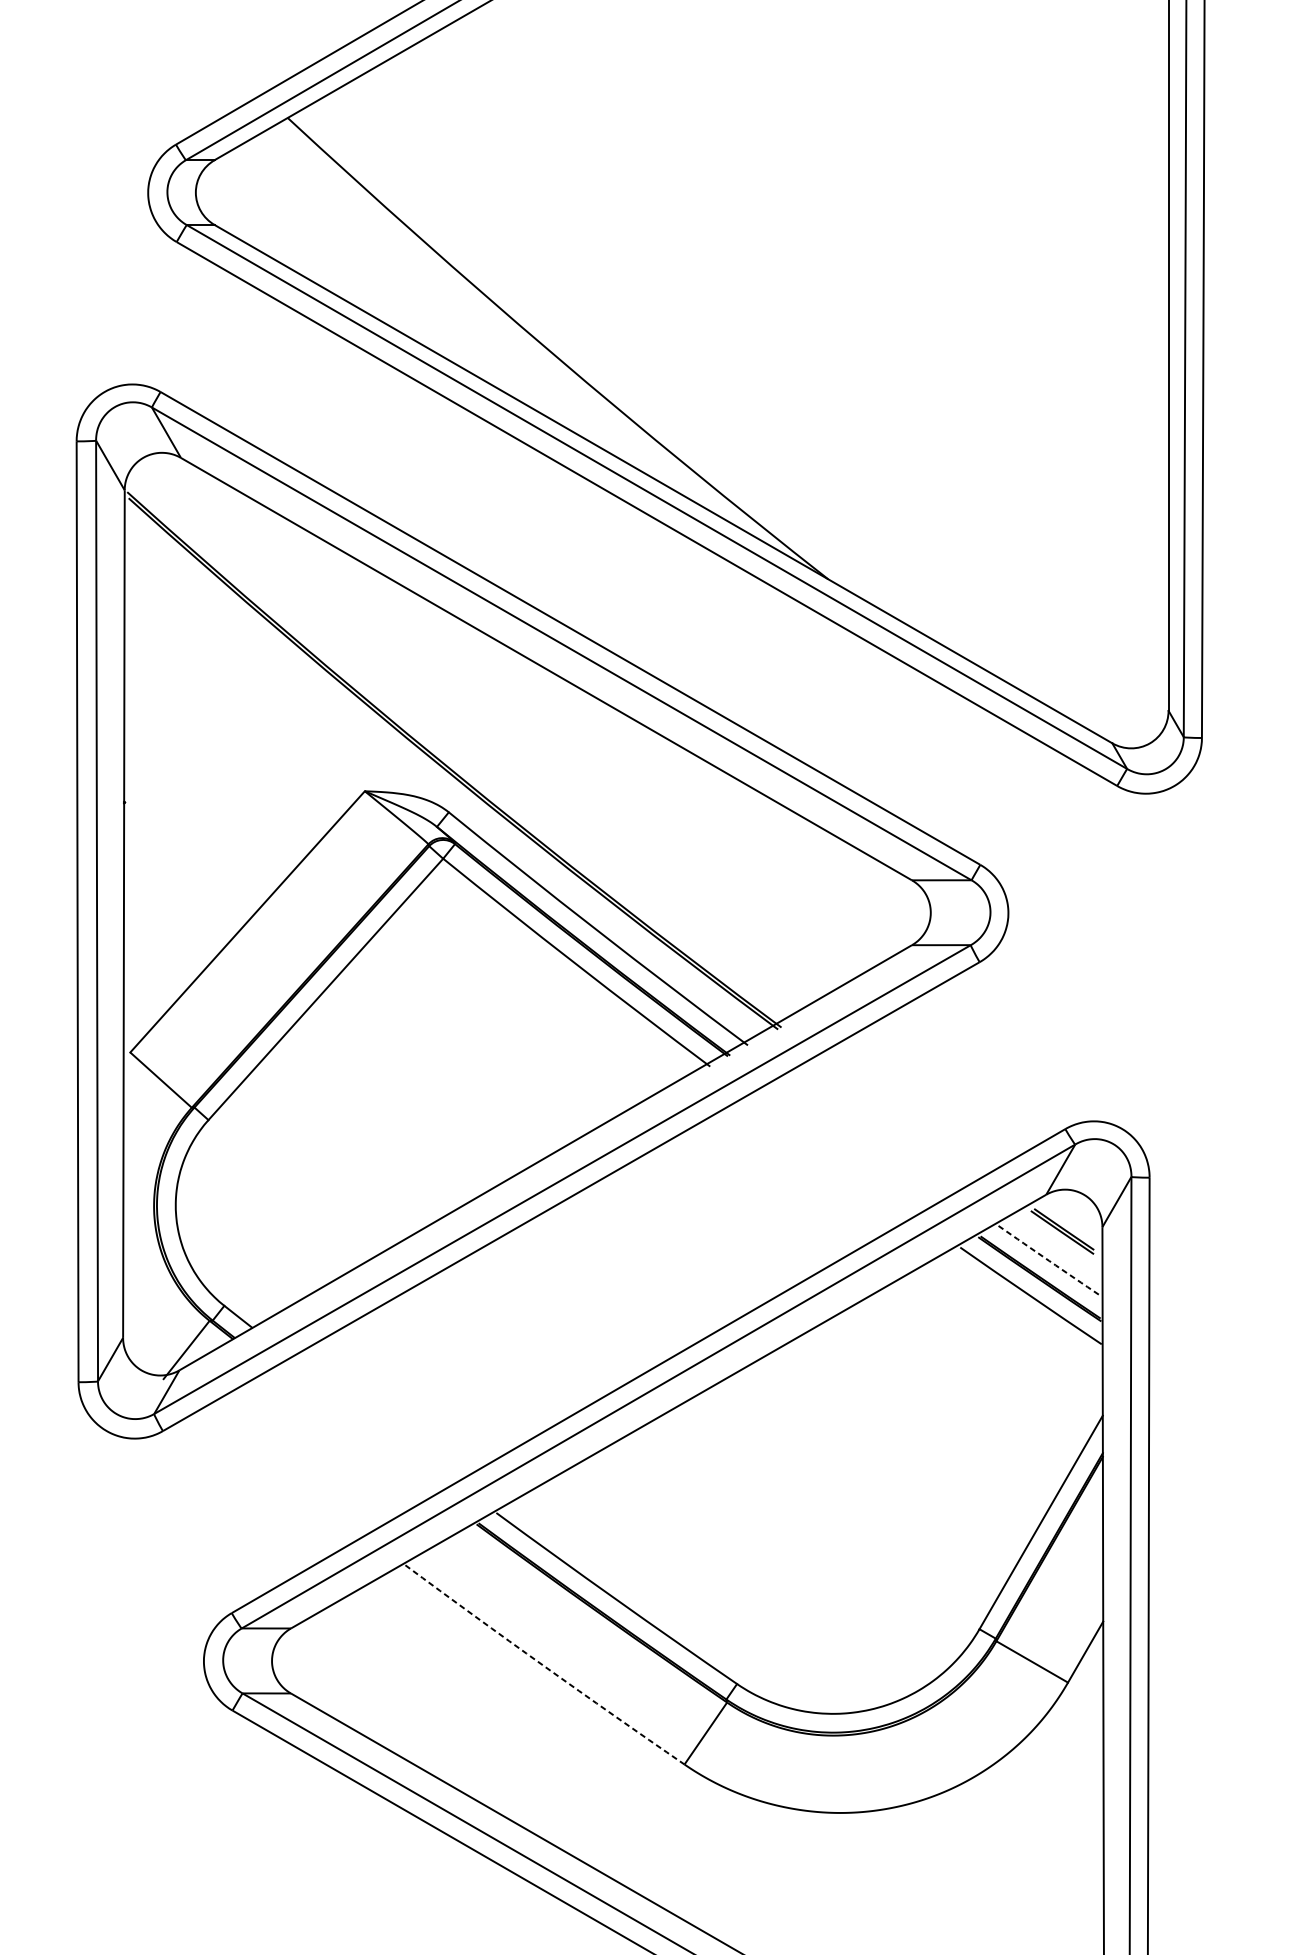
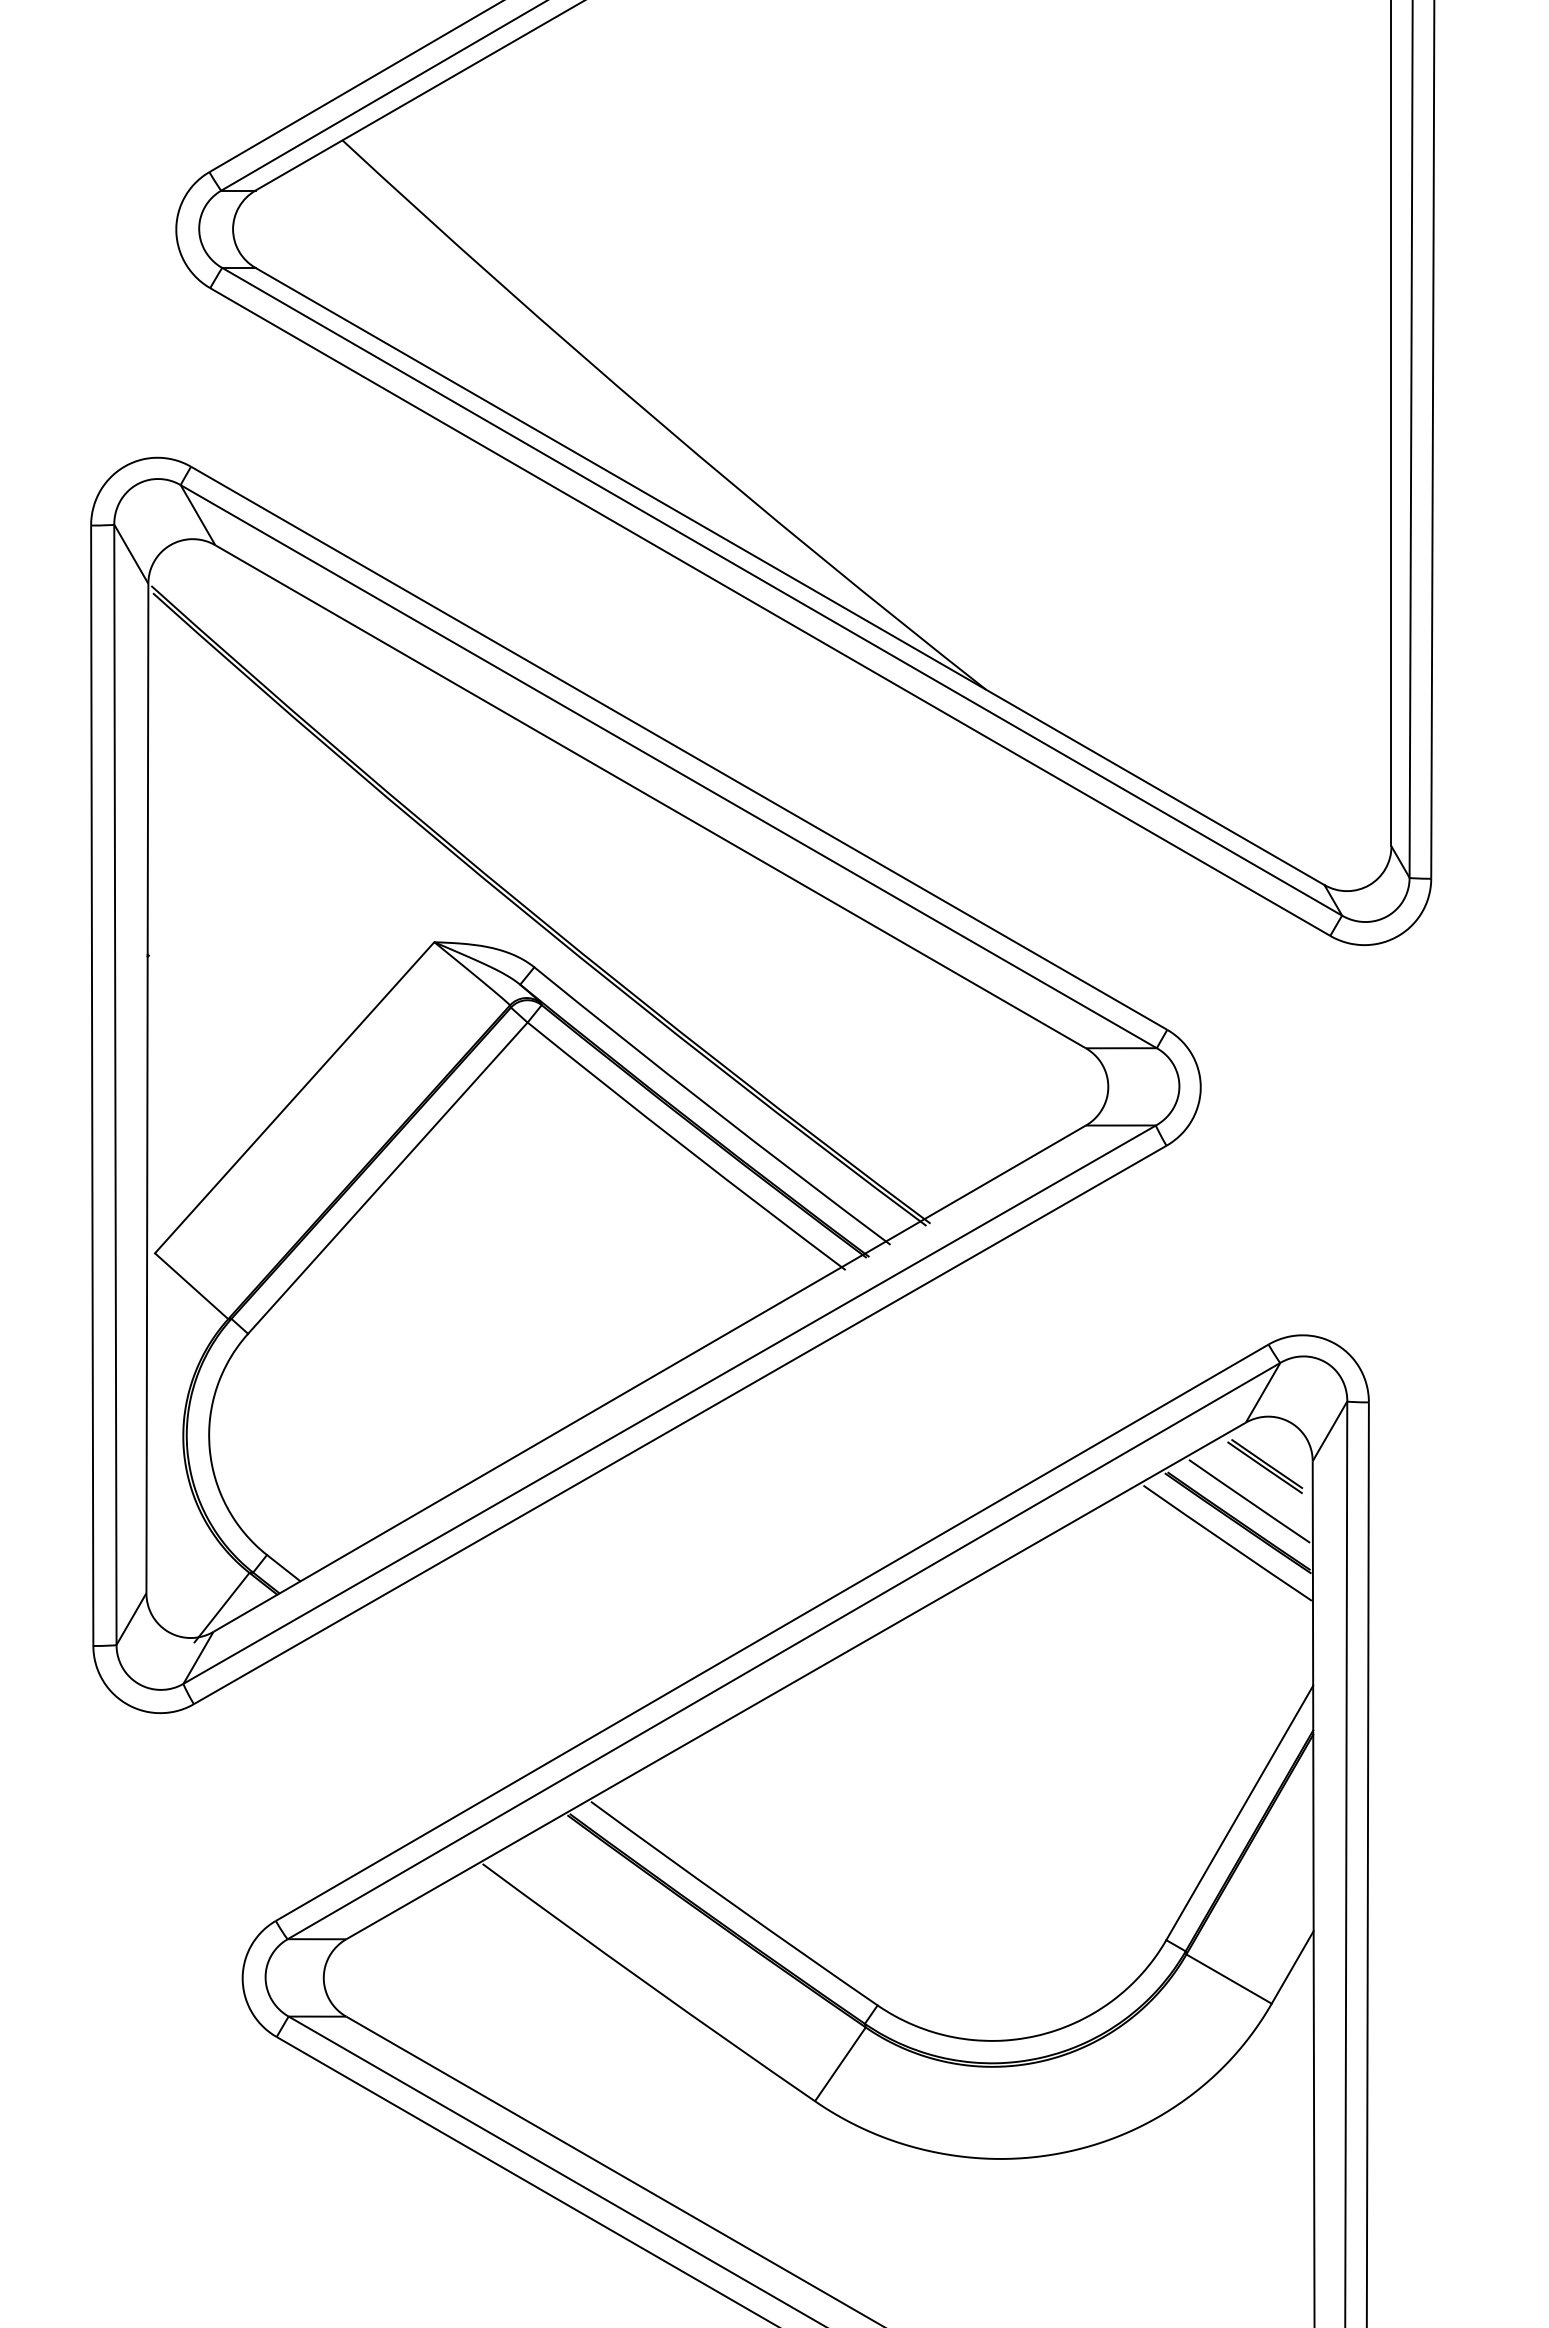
arc: (1049, 1260) -> (1249, 1501), dashed -> solid
arc: (543, 1666) -> (647, 1984), dashed -> solid

